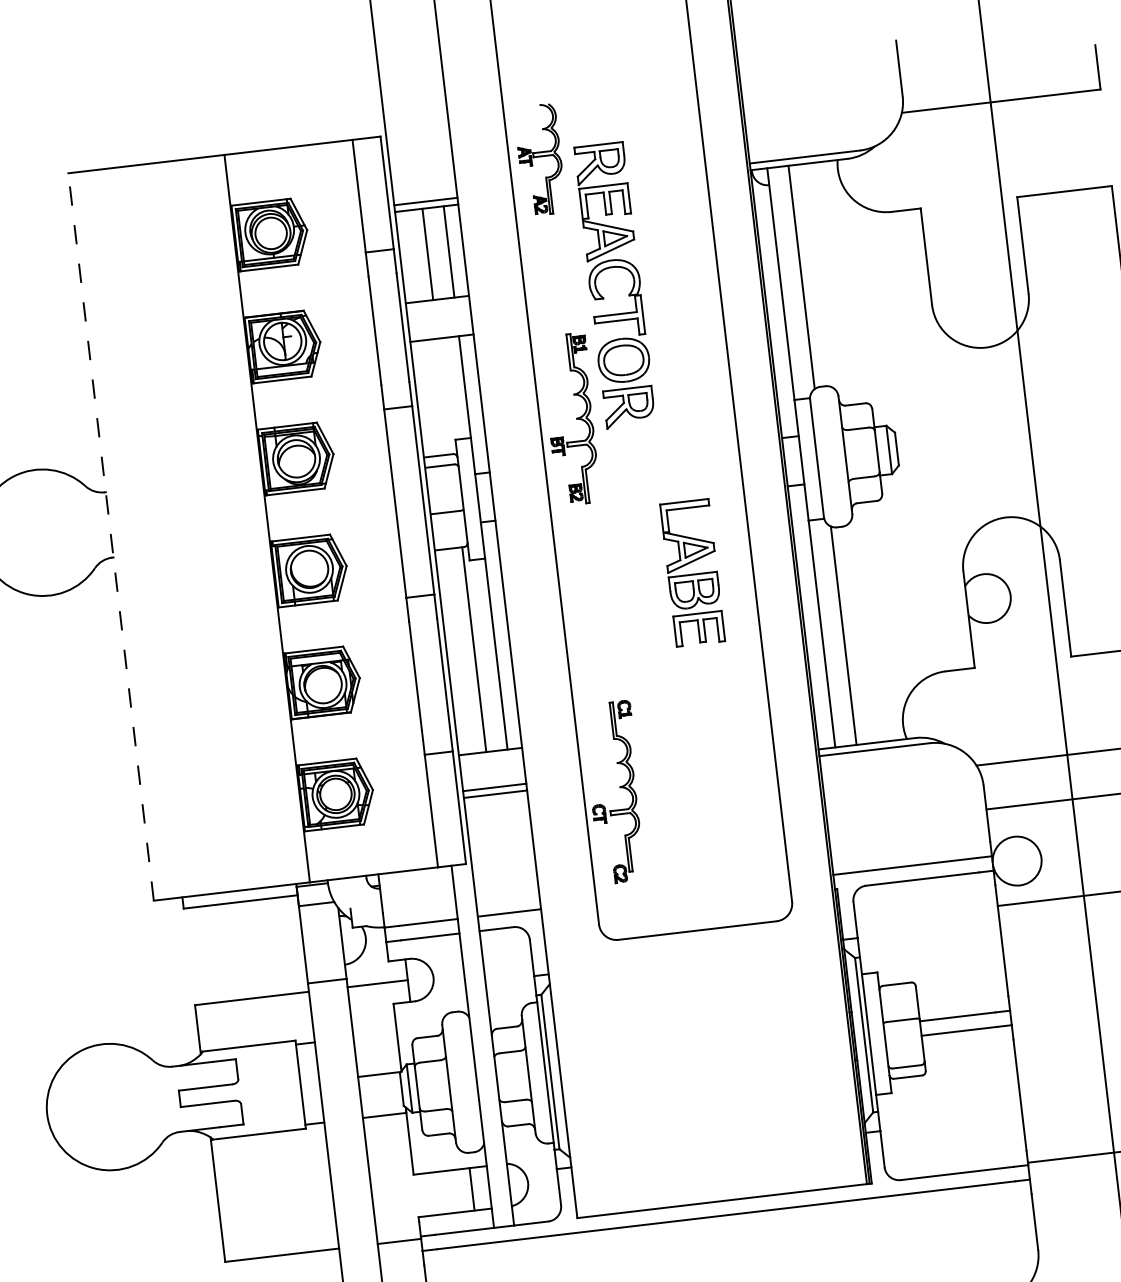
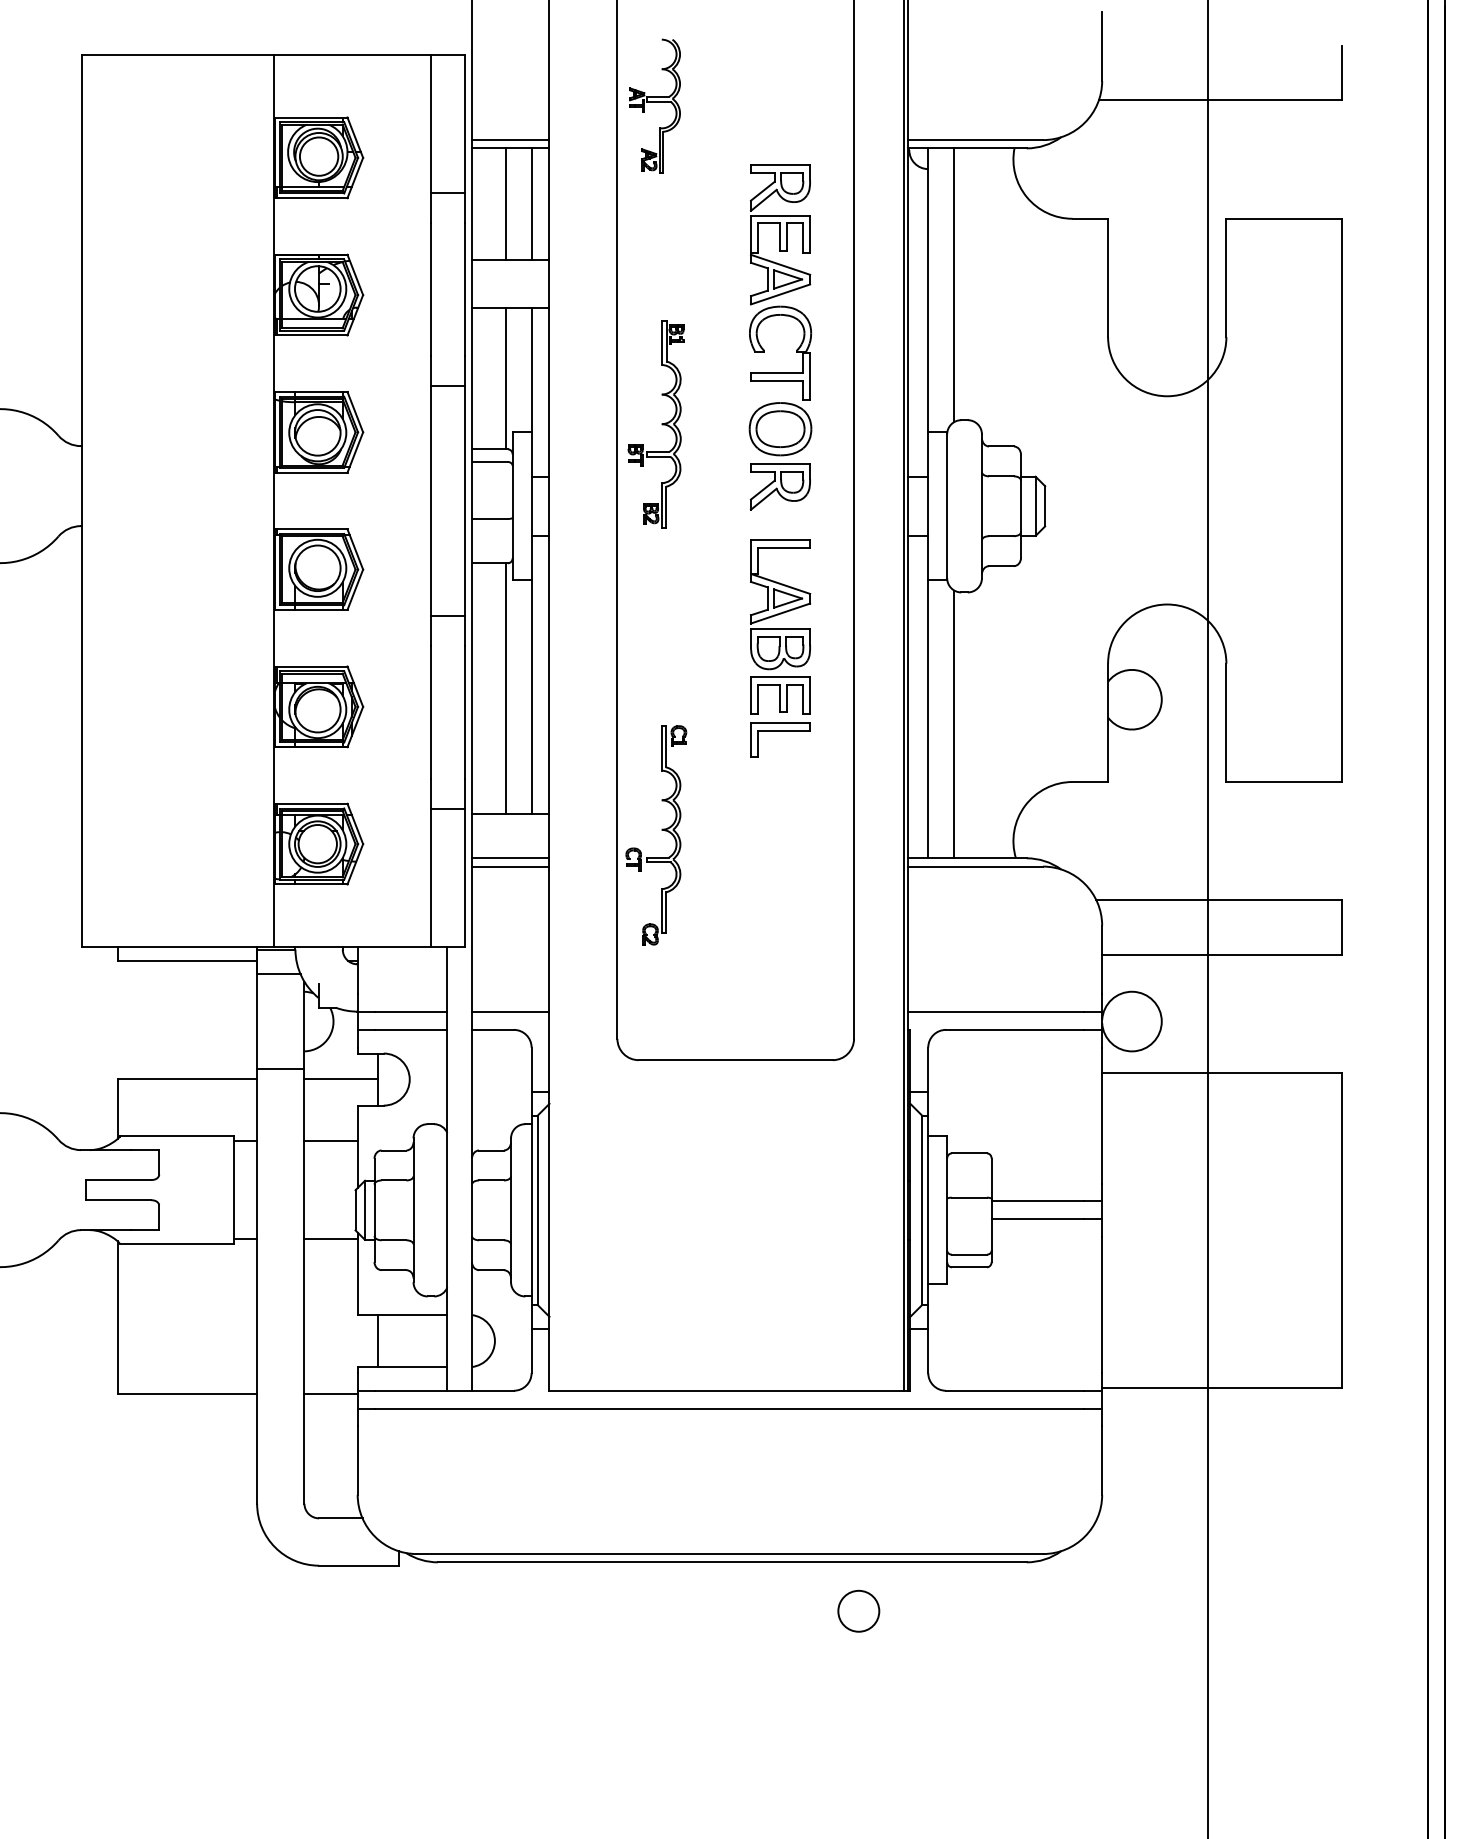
part: (603, 296) -> (764, 349), moved
line: (444, 396) -> (505, 378), added
line: (111, 536) -> (82, 500), dashed -> solid
part: (702, 658) -> (780, 731), added
part: (619, 787) -> (661, 830), moved
line: (379, 1074) -> (330, 1140), moved
line: (472, 1189) -> (378, 1341), moved

